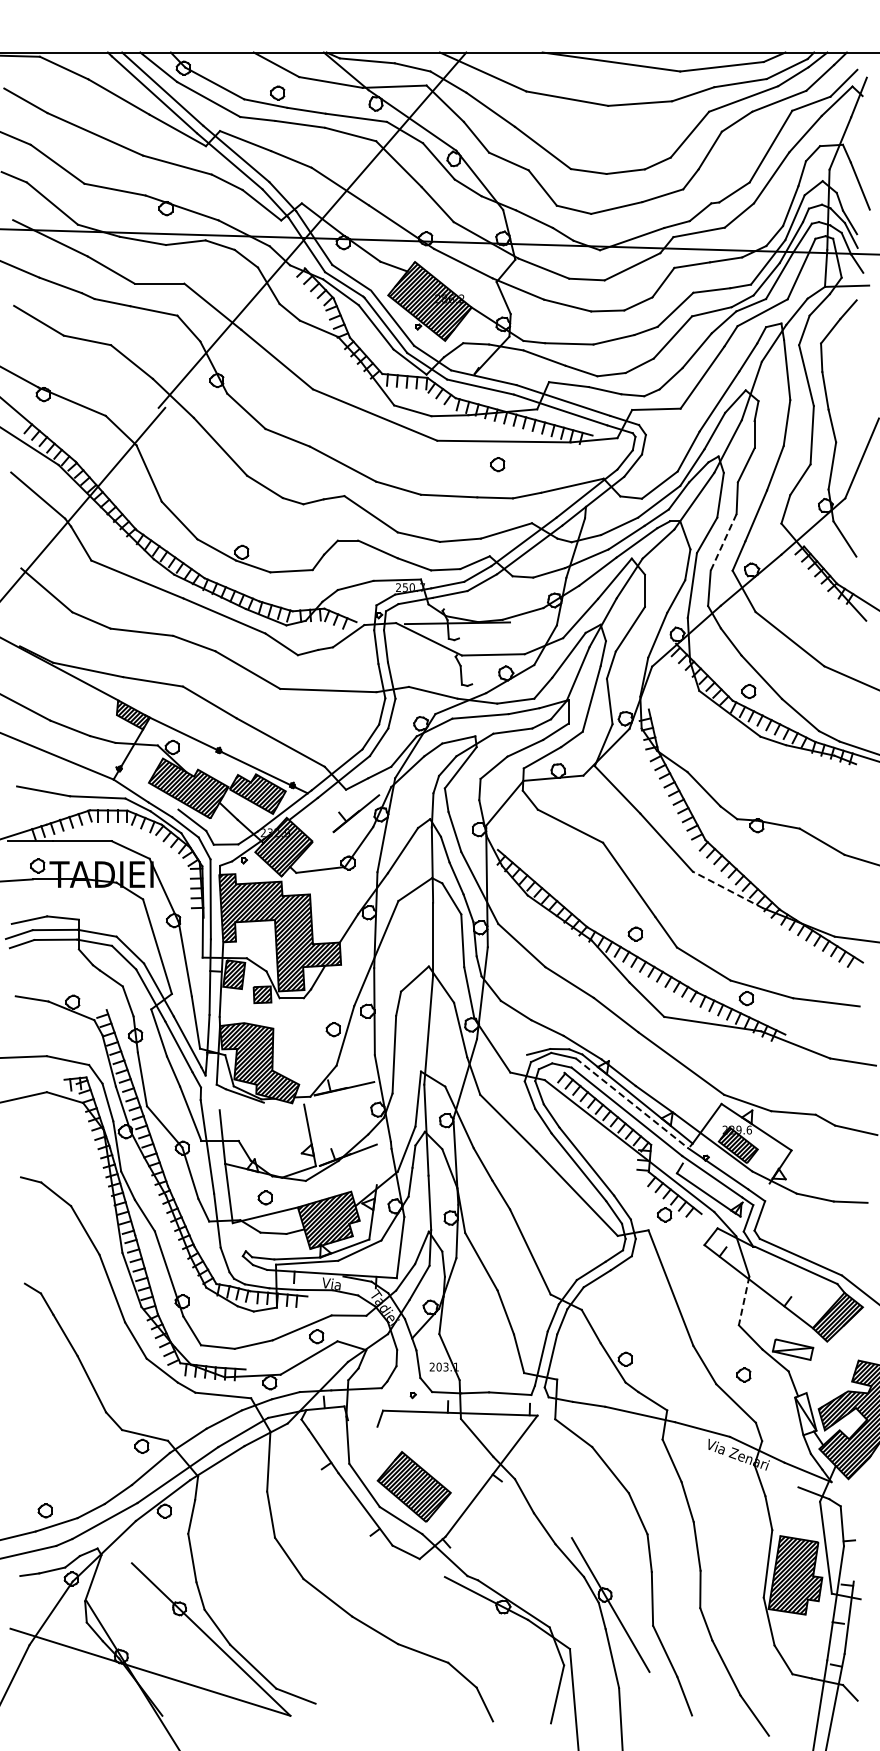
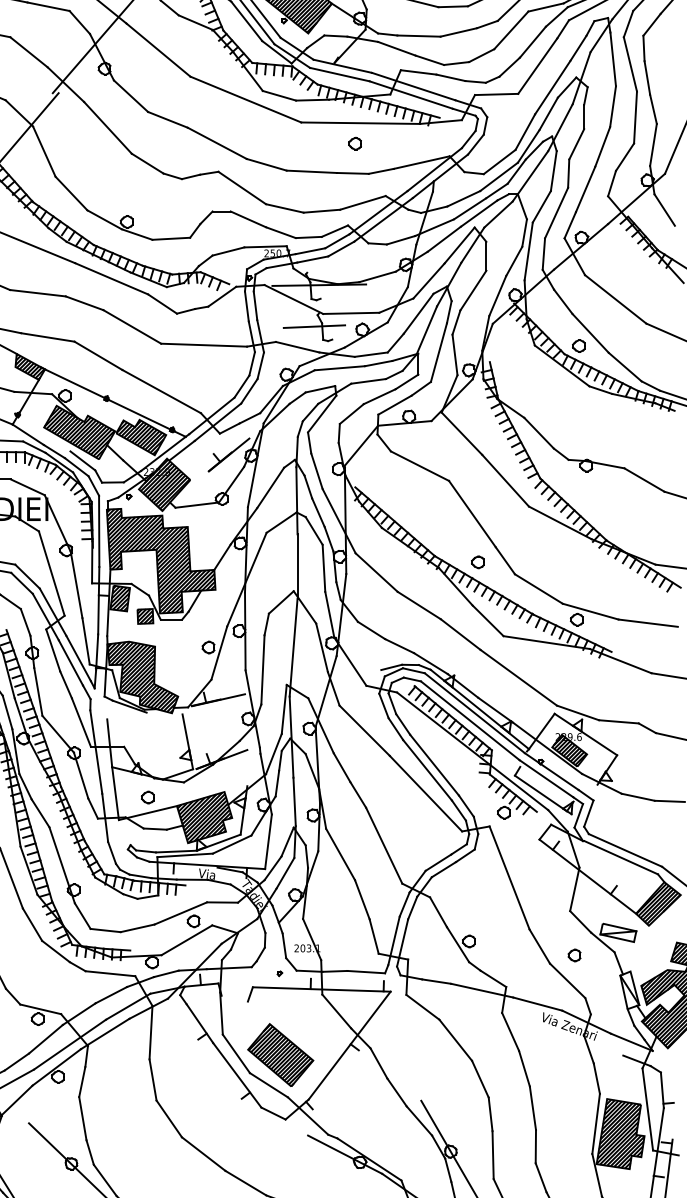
line: (723, 542) -> (556, 213), dashed -> solid
line: (451, 669) -> (313, 326), added
line: (727, 889) -> (559, 522), dashed -> solid
line: (632, 1103) -> (475, 713), dashed -> solid
line: (744, 1300) -> (575, 889), dashed -> solid

